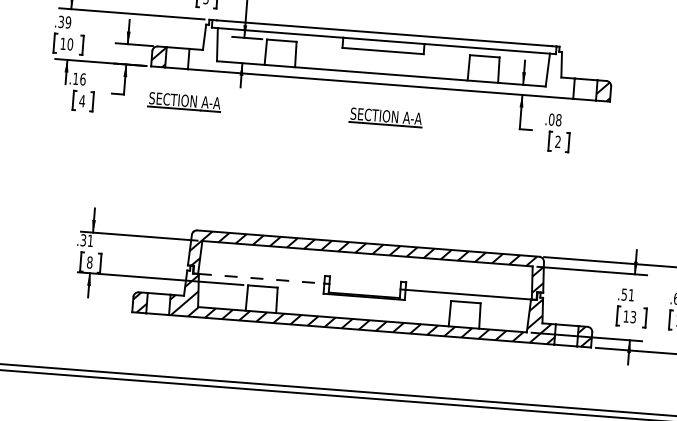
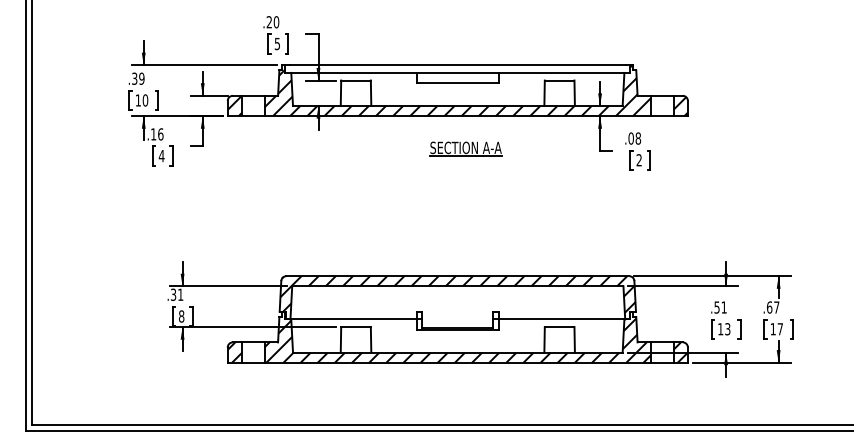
hatch: (382, 58) -> (457, 90), added
part: (184, 101) -> (263, 148), removed
line: (261, 278) -> (354, 319), dashed -> solid

